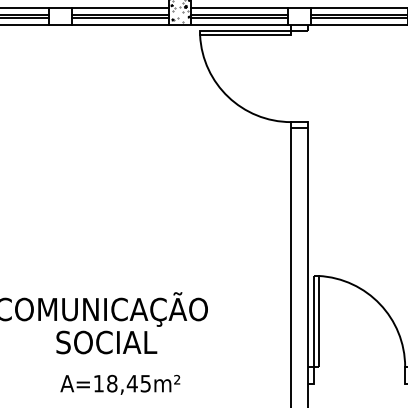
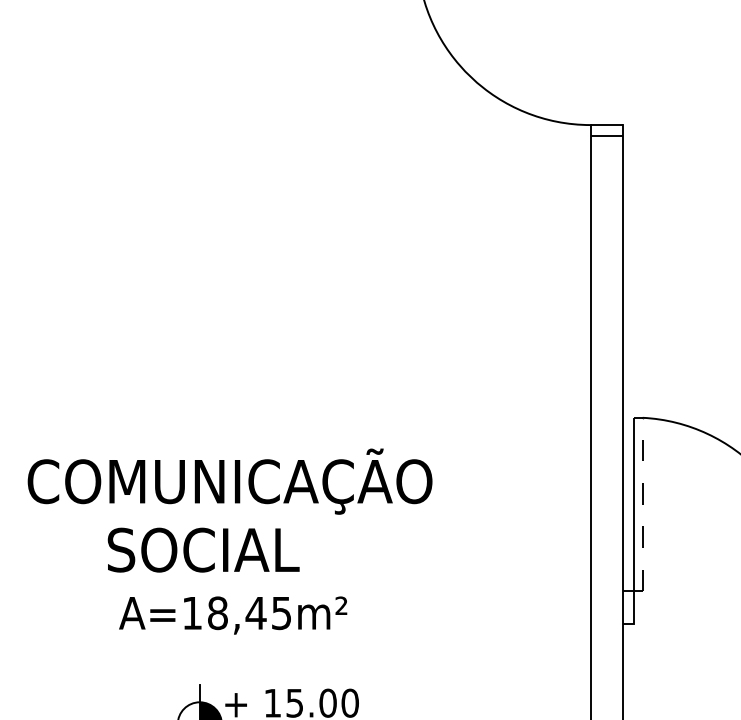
line: (318, 318) -> (642, 498), solid -> dashed
text: (106, 342) -> (203, 550), moved
text: (120, 384) -> (233, 614), moved

